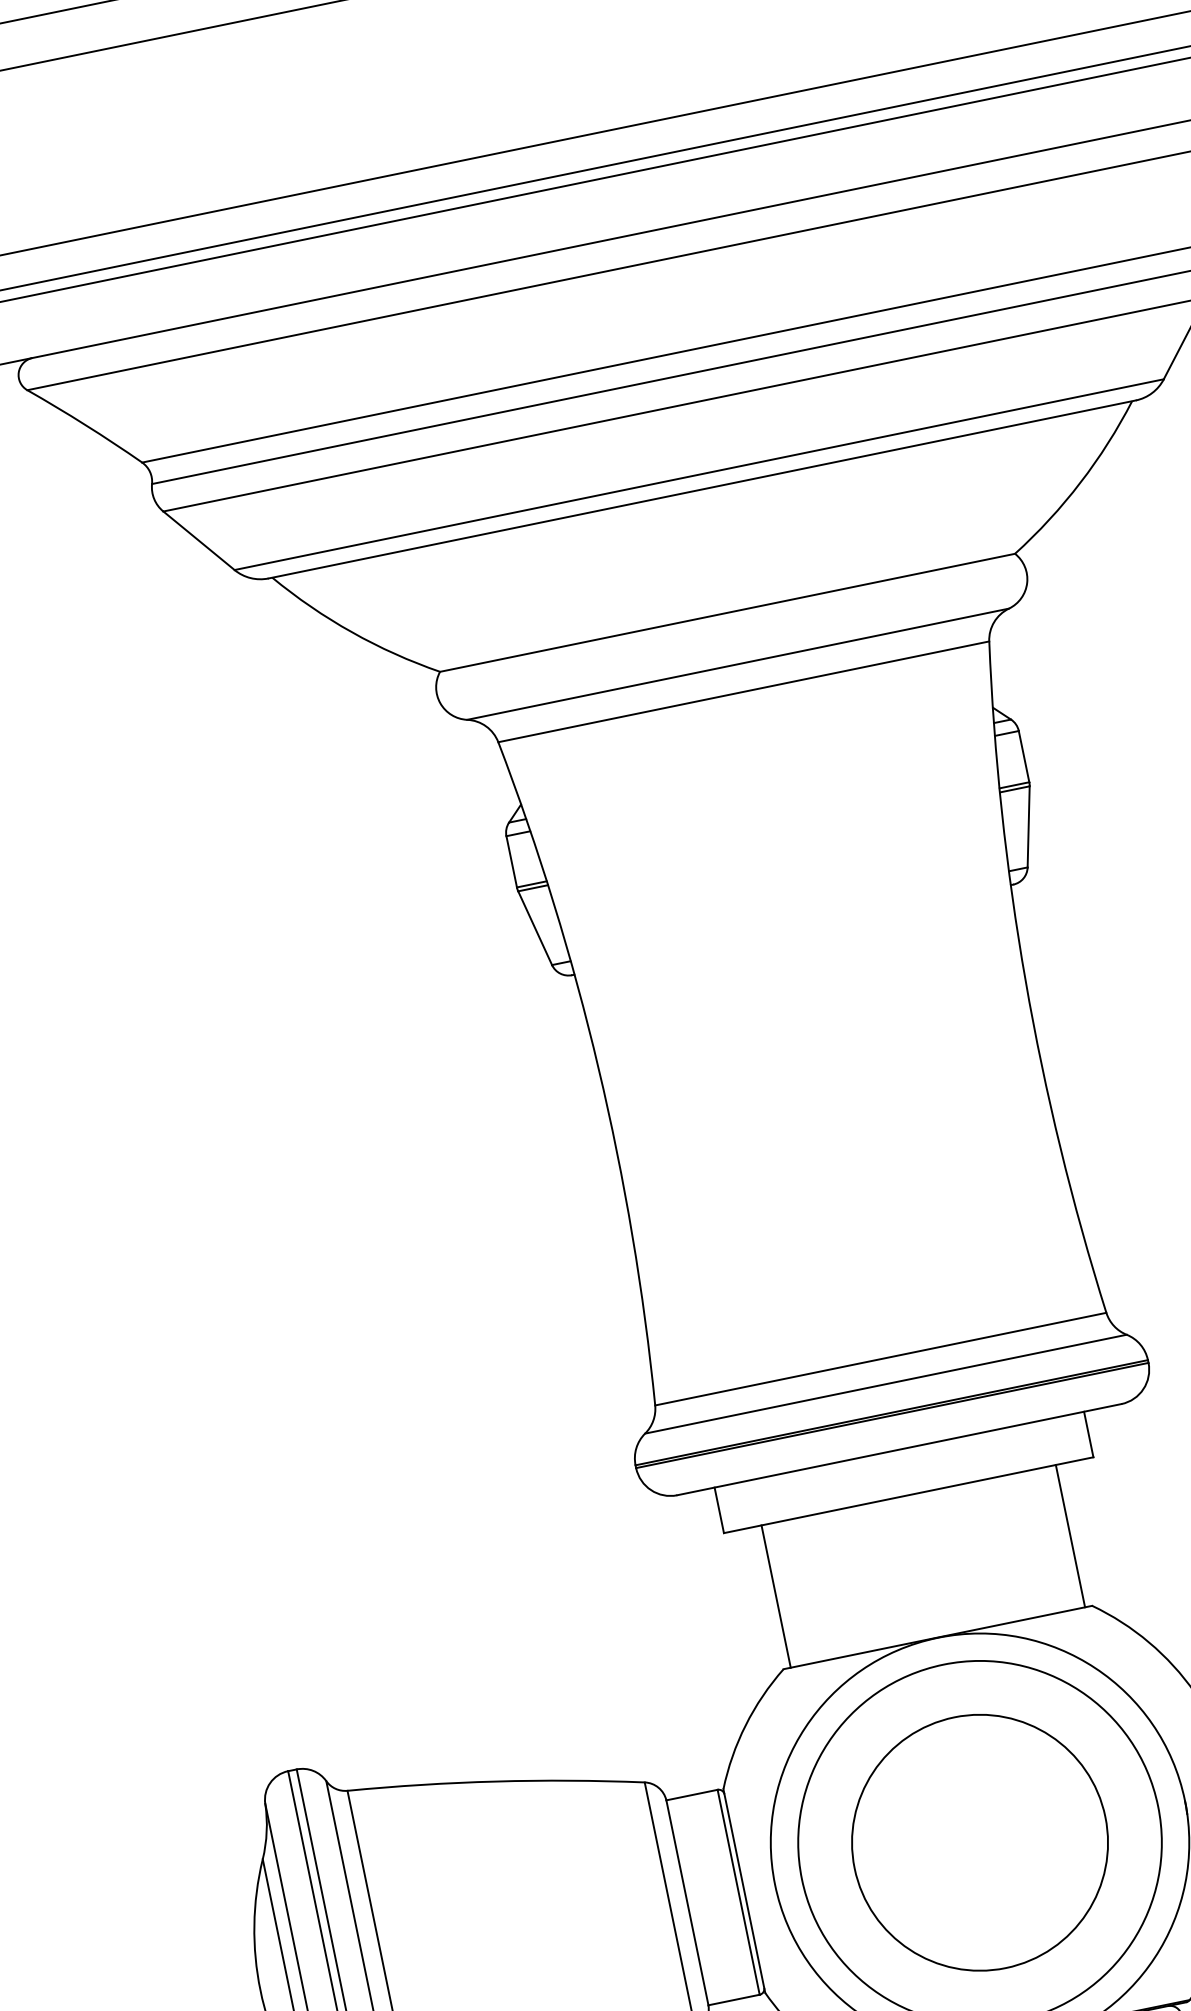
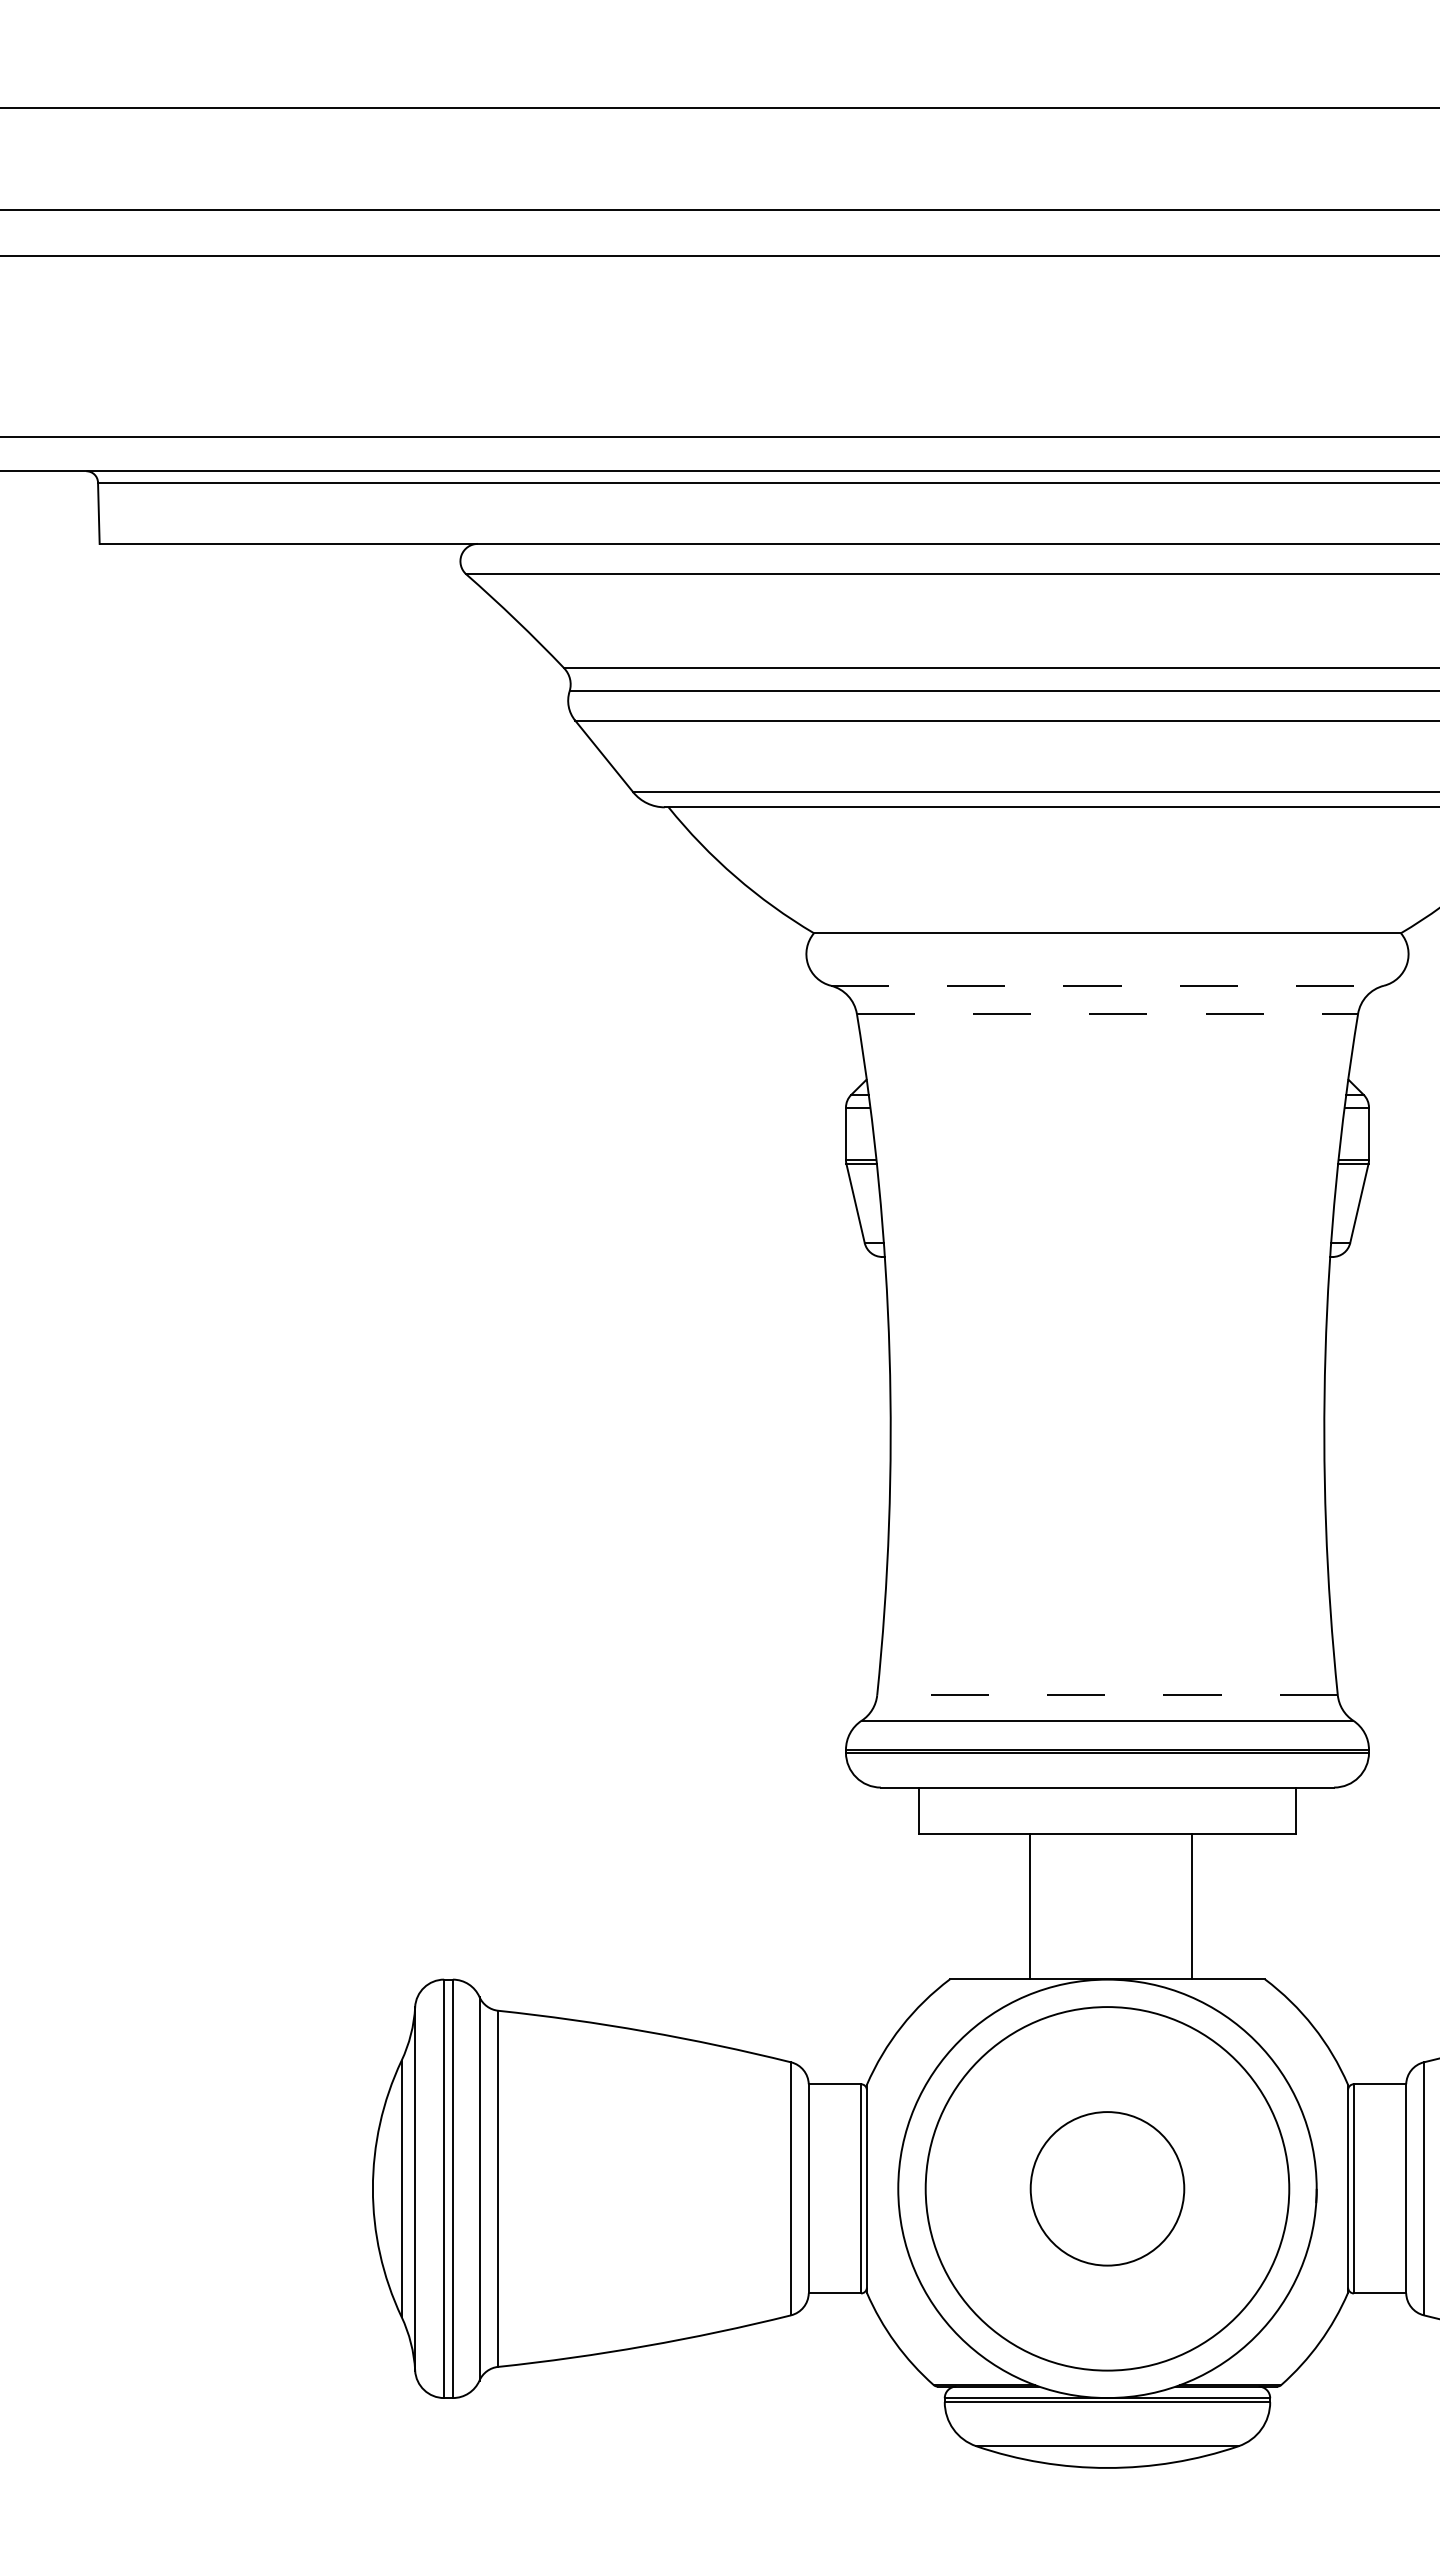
line: (738, 663) -> (1107, 985), solid -> dashed
line: (743, 691) -> (1107, 1013), solid -> dashed
line: (879, 1359) -> (1106, 1695), solid -> dashed
line: (1070, 1536) -> (1191, 1906), moved
line: (776, 1596) -> (1030, 1906), moved
circle: (979, 1842) -> (1107, 2188), size x0.6

